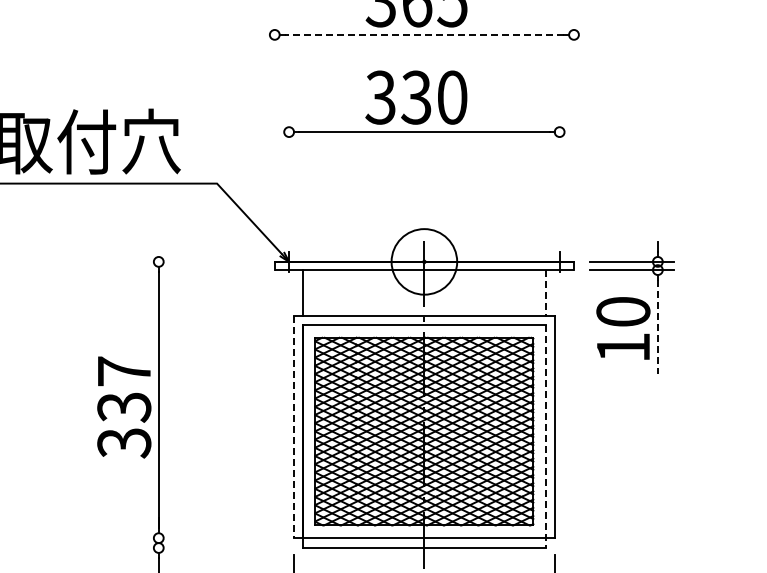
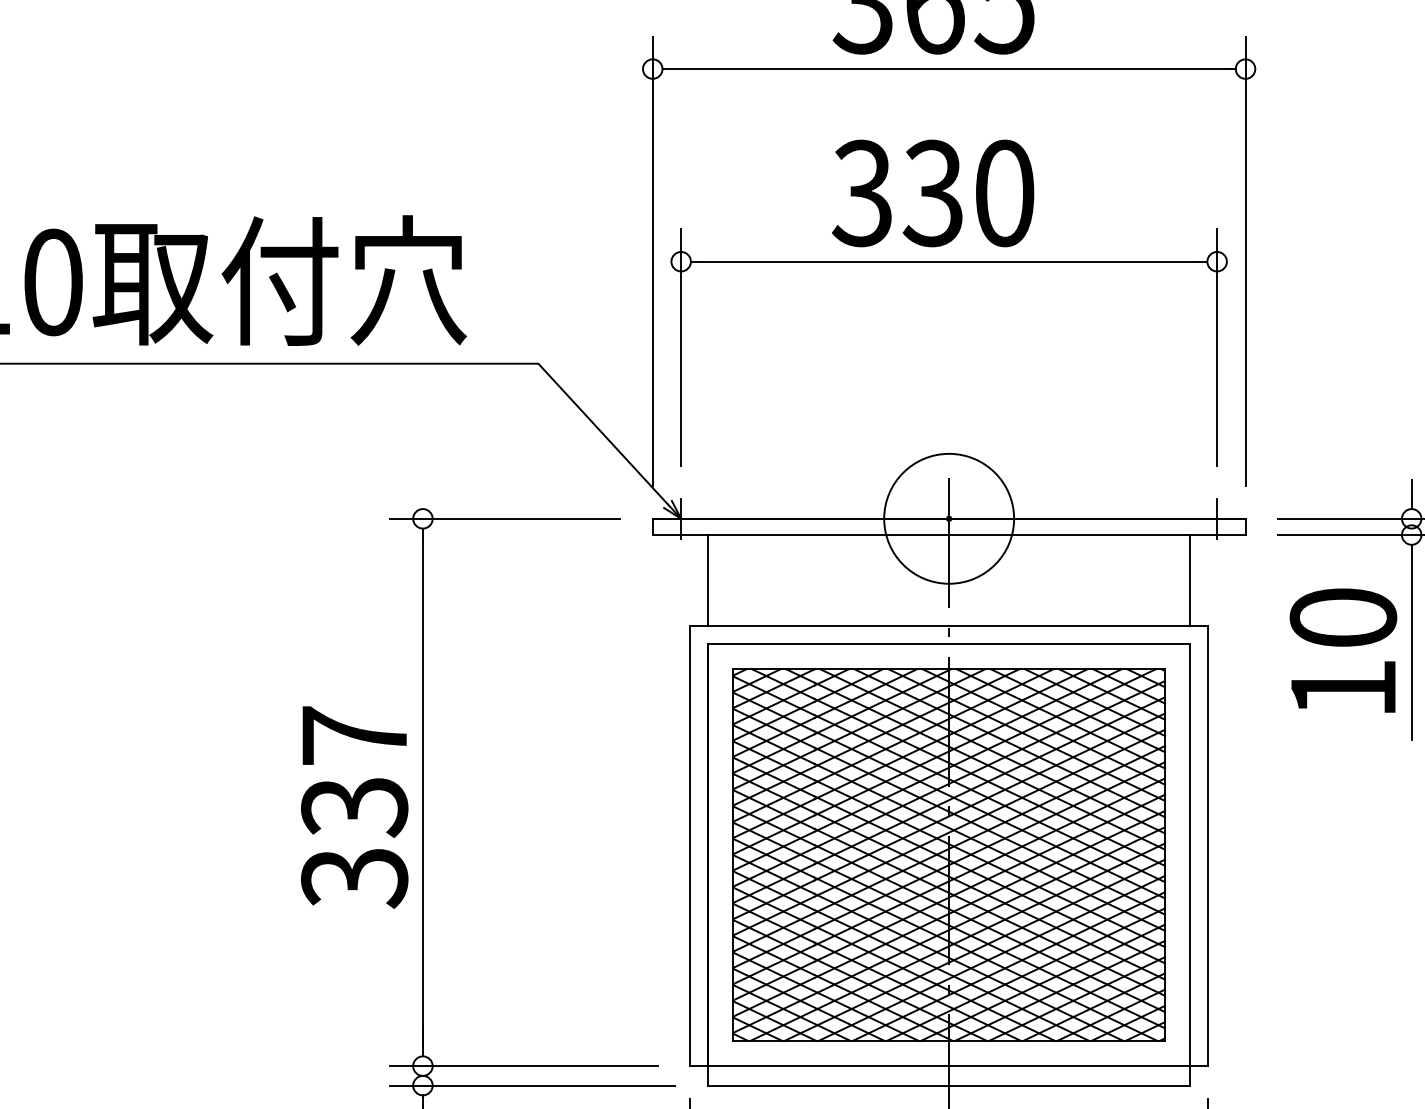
line: (424, 34) -> (949, 68), dashed -> solid
line: (274, 131) -> (652, 260), added
line: (574, 131) -> (1246, 260), added
line: (289, 175) -> (681, 347), added
line: (559, 175) -> (1216, 347), added
line: (200, 261) -> (505, 518), added
line: (546, 293) -> (1191, 581), dashed -> solid
line: (657, 326) -> (1410, 646), dashed -> solid
line: (293, 427) -> (689, 846), dashed -> solid
line: (546, 437) -> (1191, 866), dashed -> solid
line: (209, 538) -> (523, 1066), added
line: (214, 548) -> (533, 1086), added

